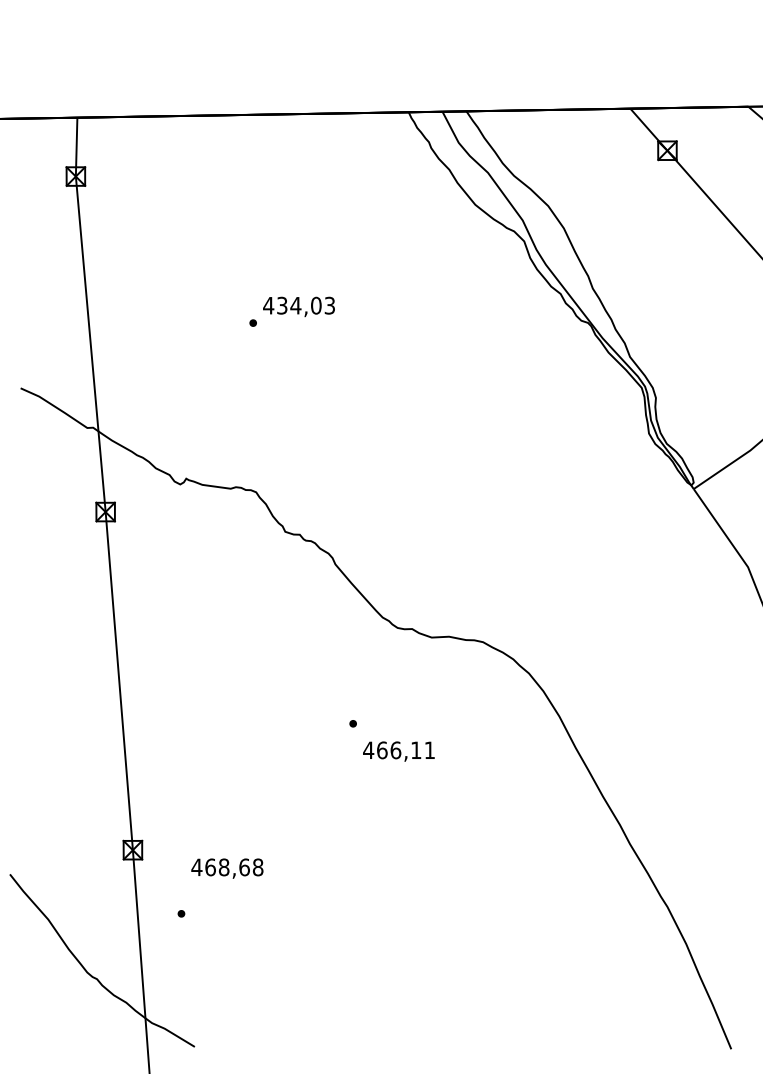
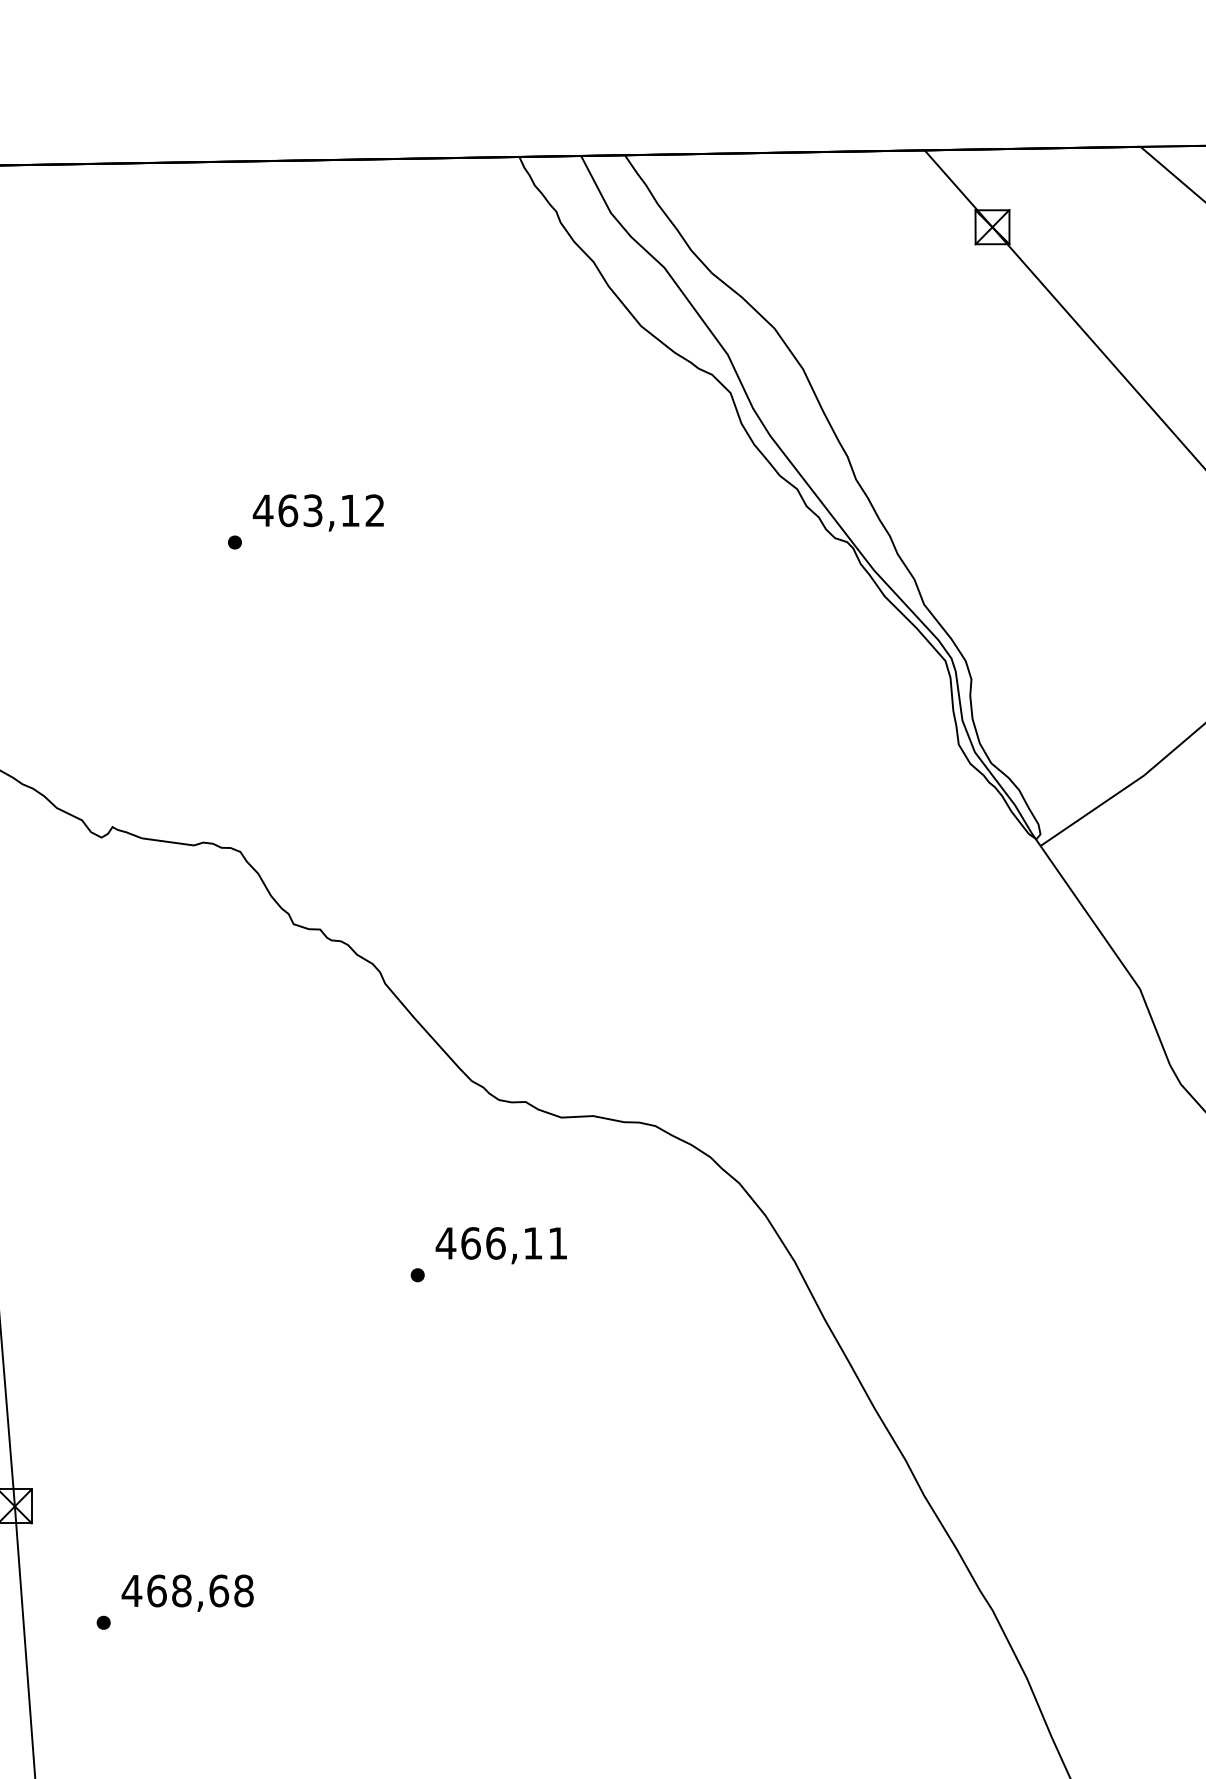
text: (305, 305) -> (330, 510), 434,03 -> 463,12
text: (398, 751) -> (500, 1245), moved
text: (227, 868) -> (187, 1592), moved

